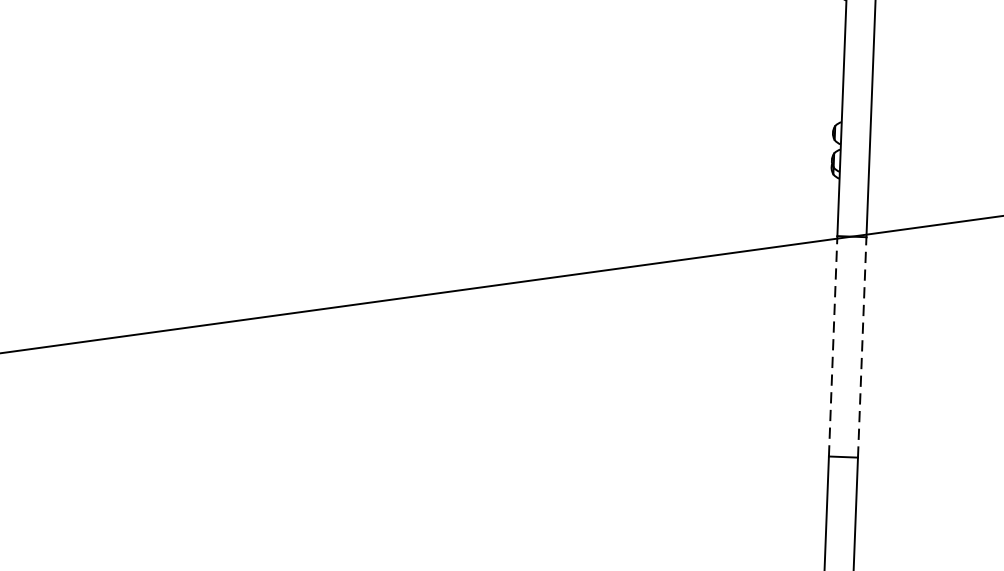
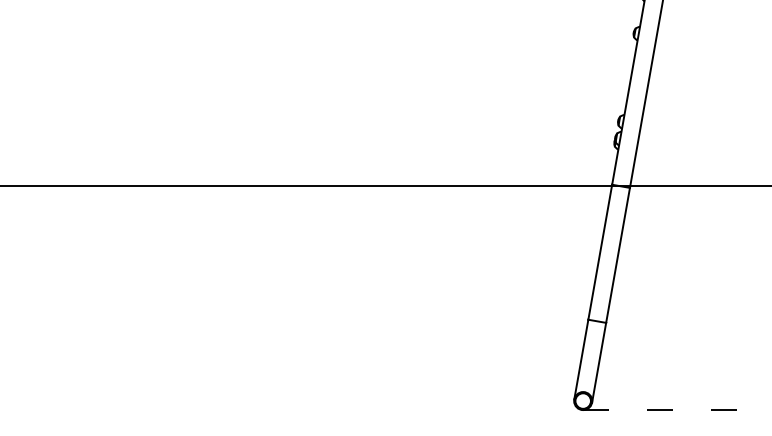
line: (833, 346) -> (600, 252), dashed -> solid
line: (862, 347) -> (618, 255), dashed -> solid

